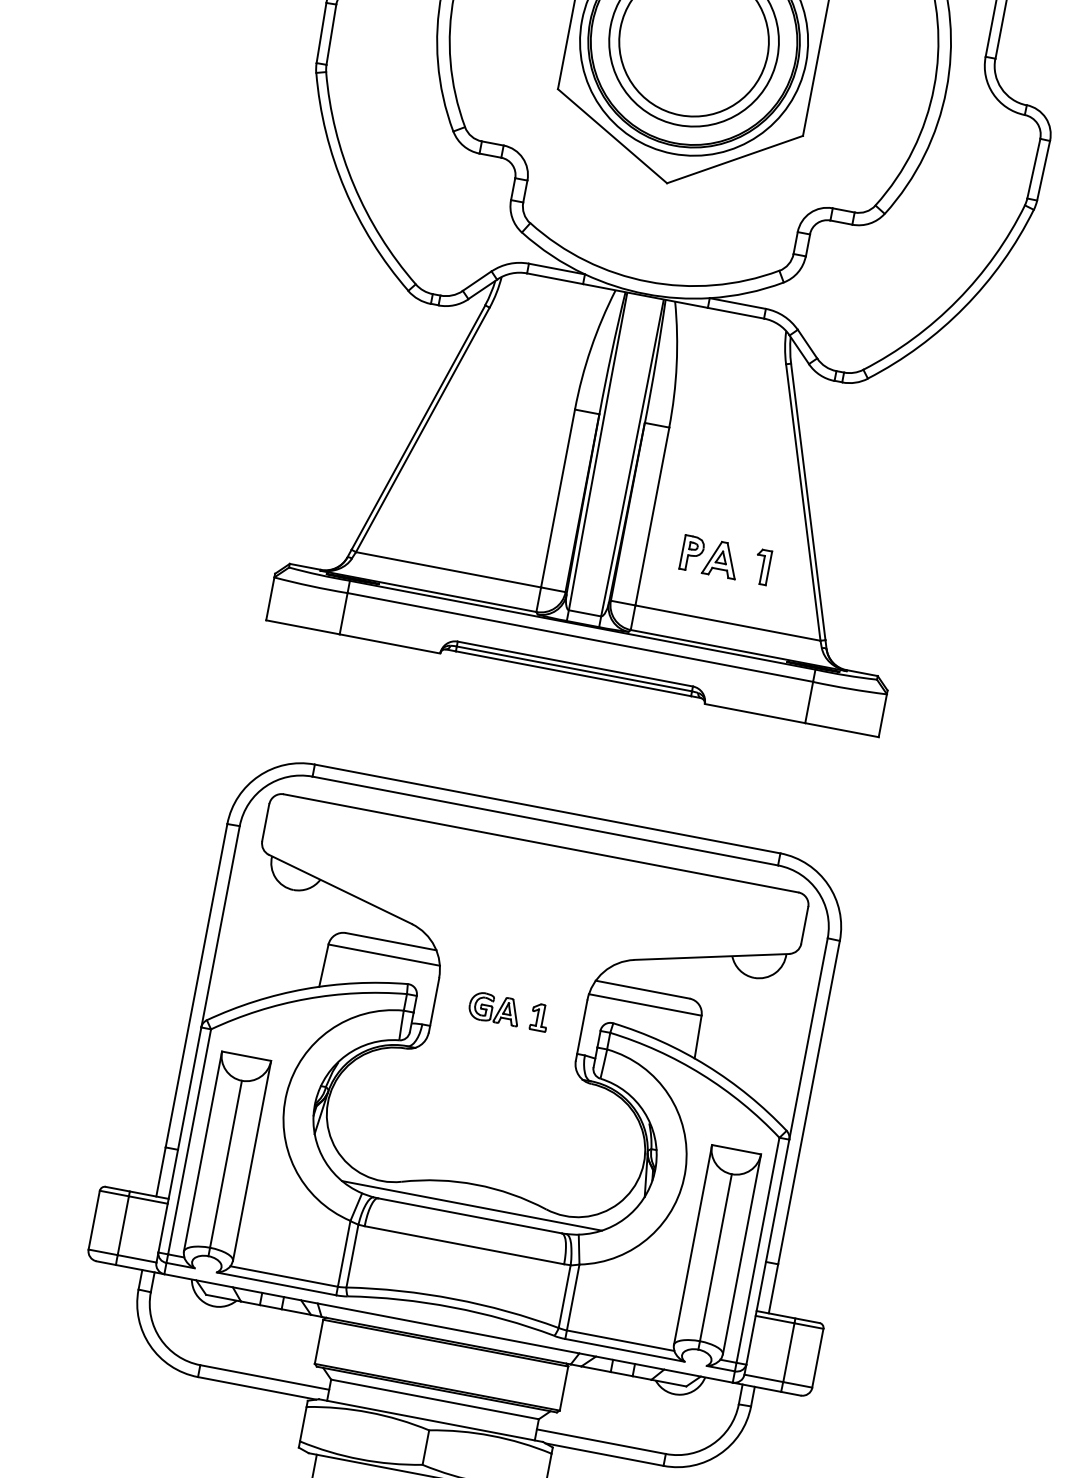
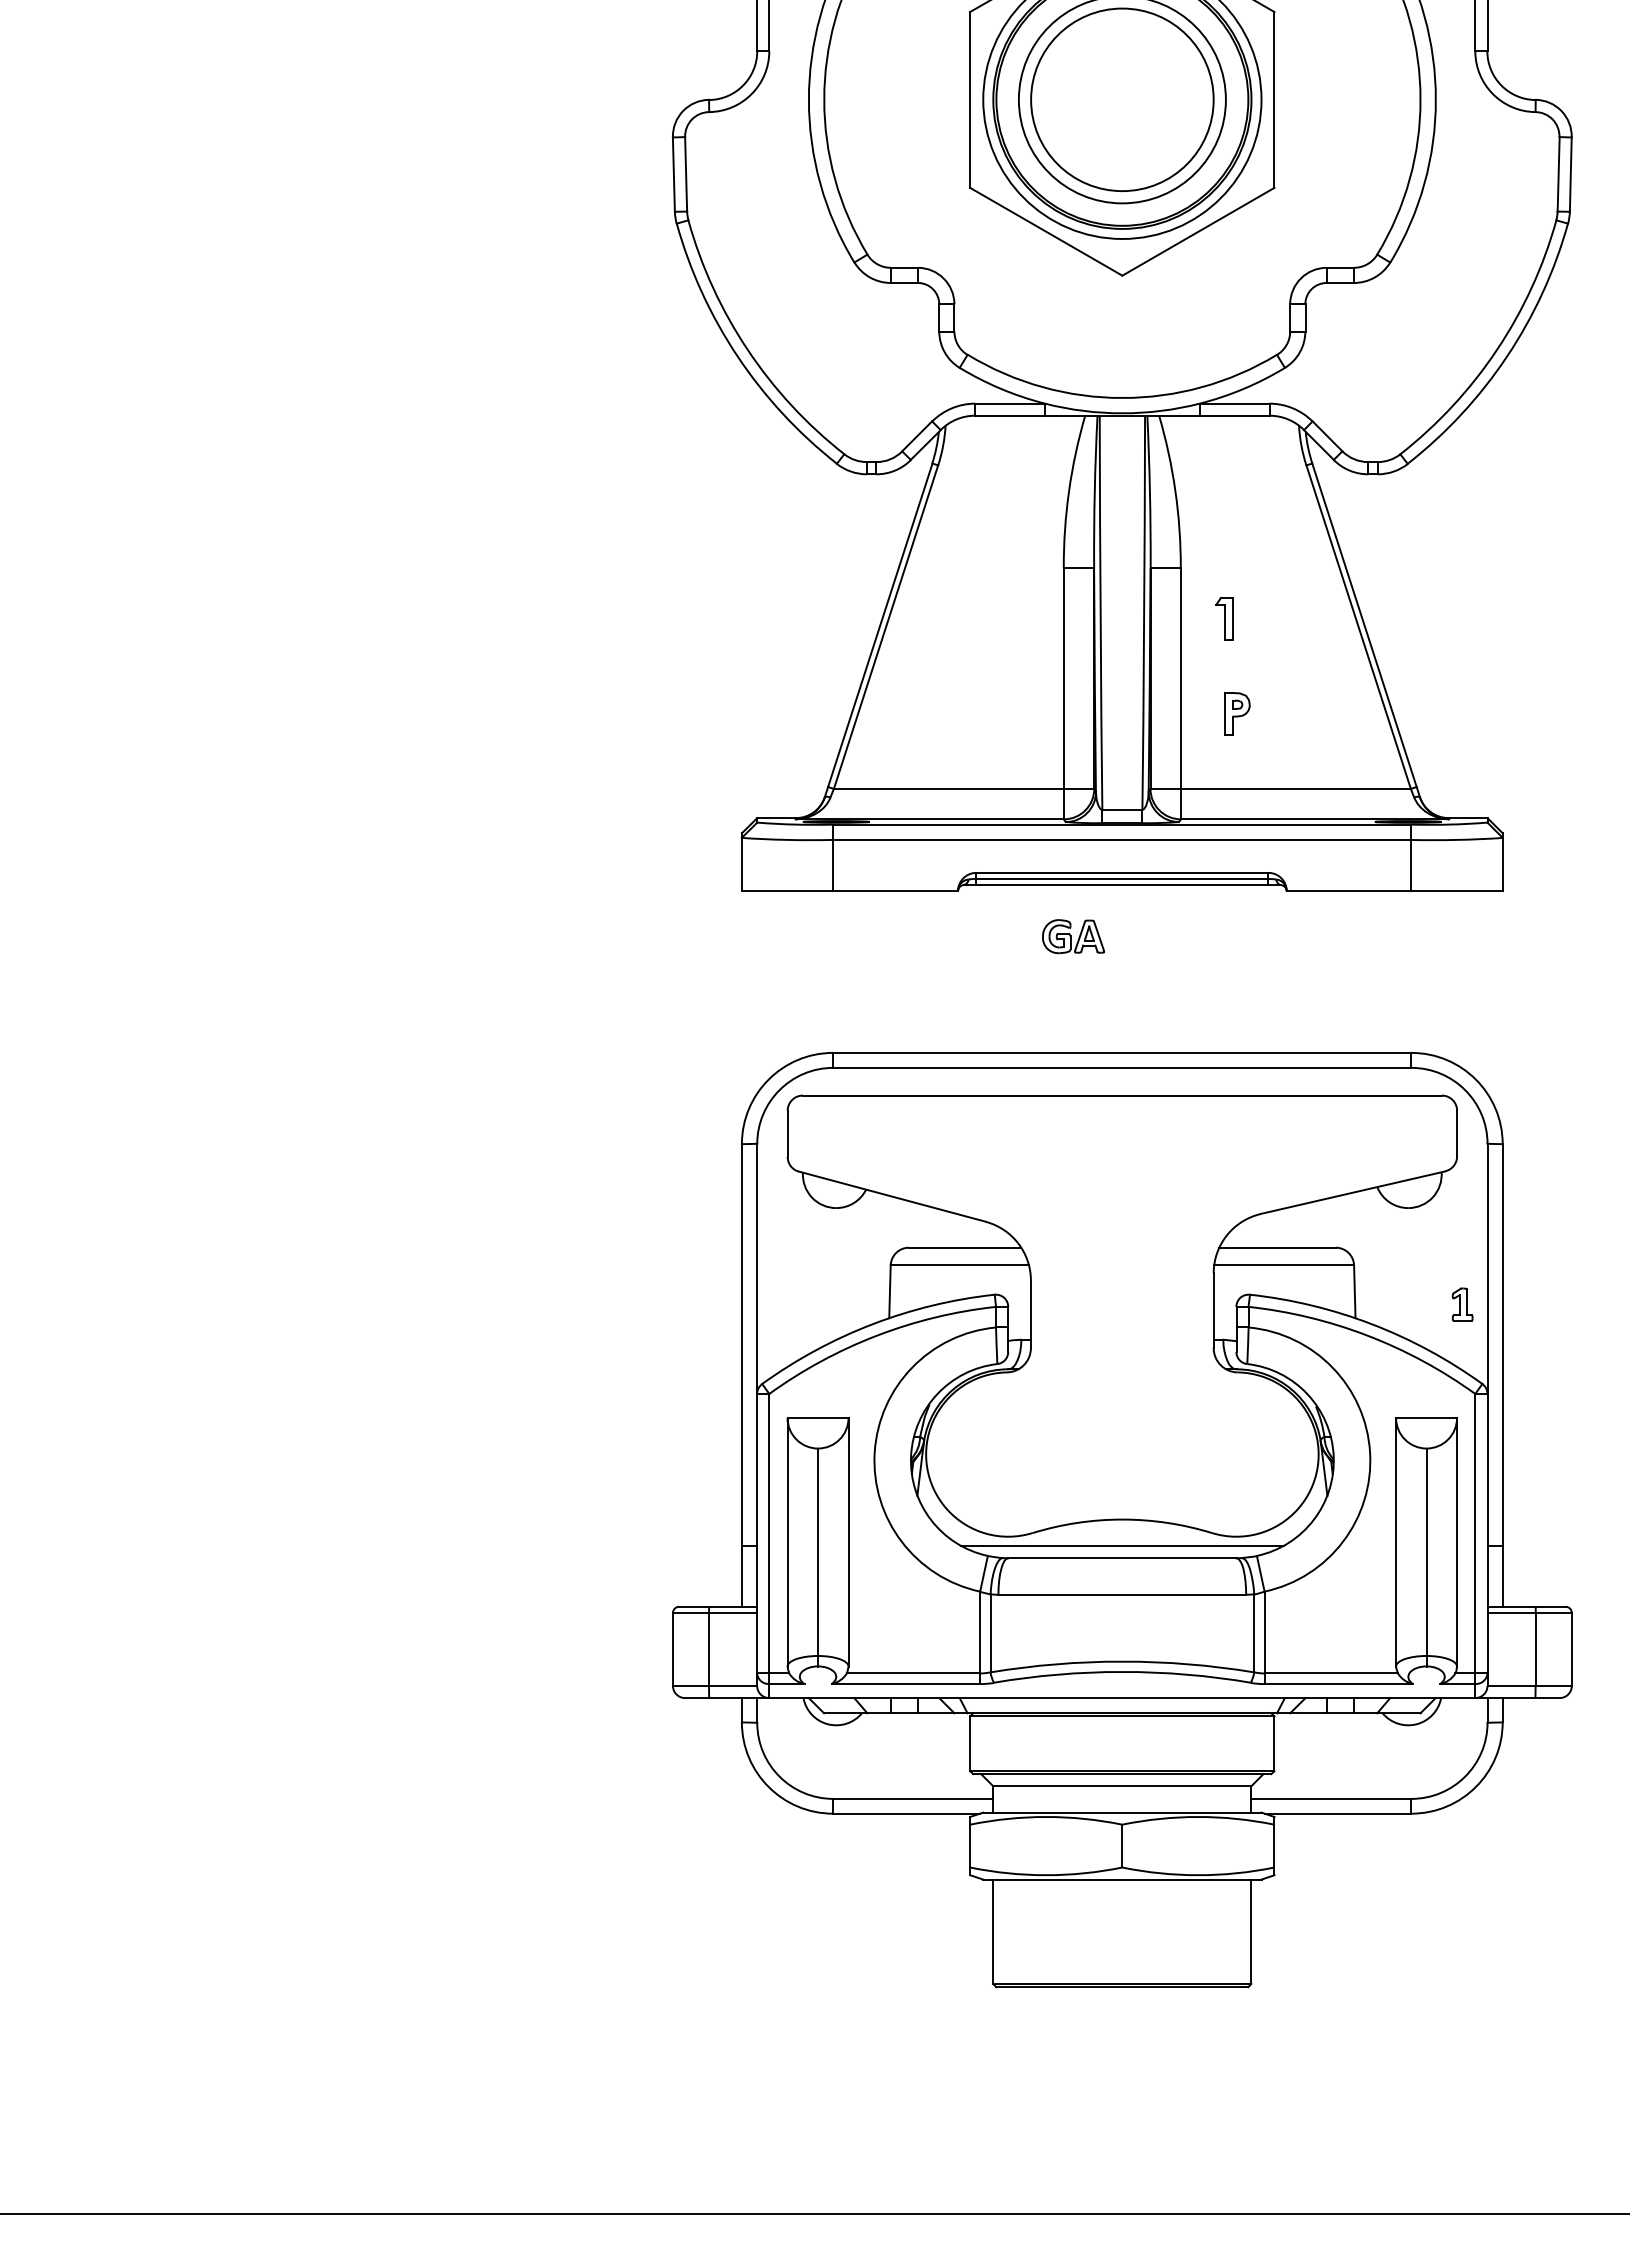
part: (721, 558) -> (1273, 713), removed
part: (762, 566) -> (1224, 618), moved
part: (494, 1008) -> (1073, 936), moved
part: (539, 1017) -> (1462, 1304), moved

